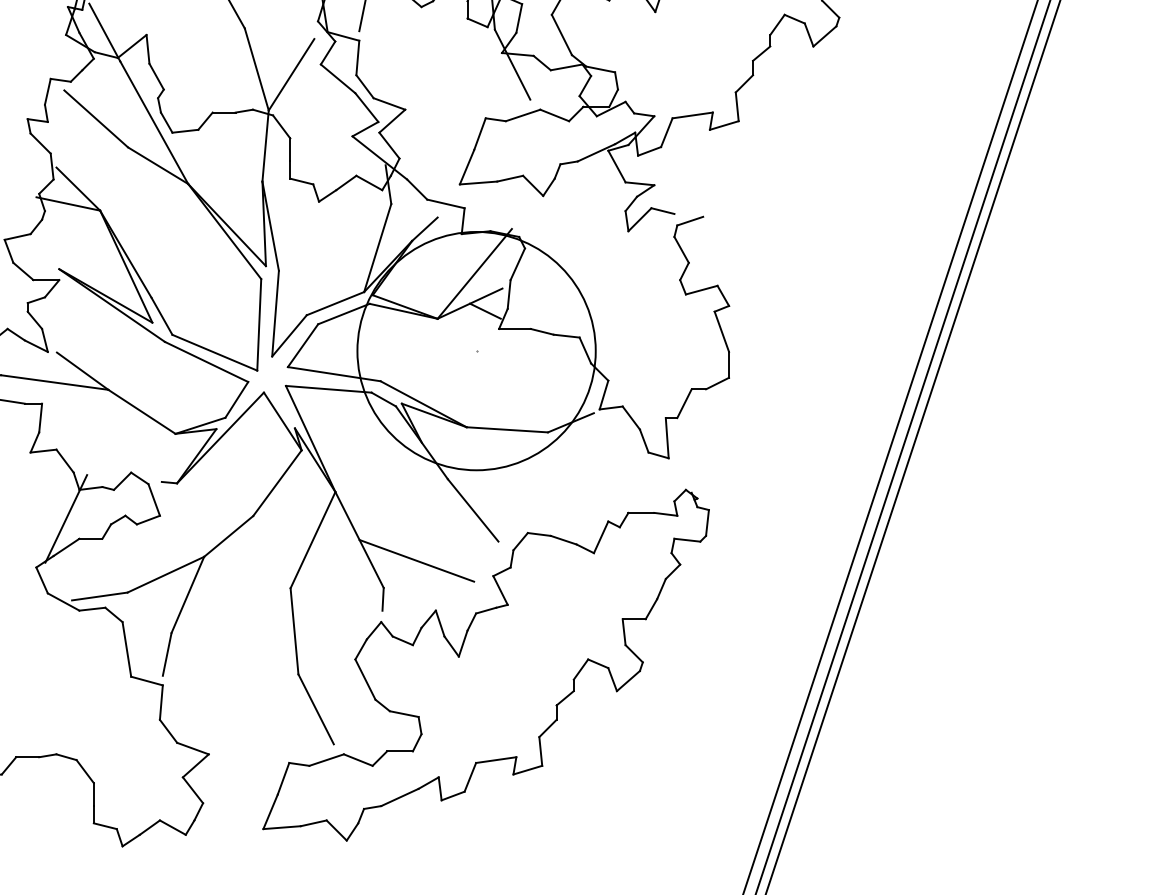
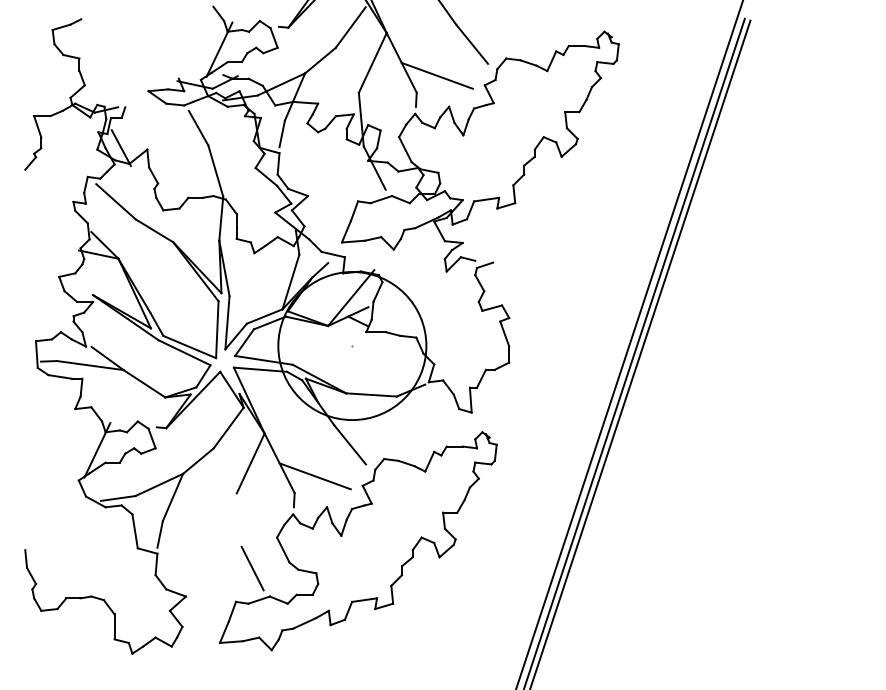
line: (291, 75) -> (237, 174), removed
line: (153, 123) -> (151, 204), removed
line: (293, 630) -> (238, 519), removed

